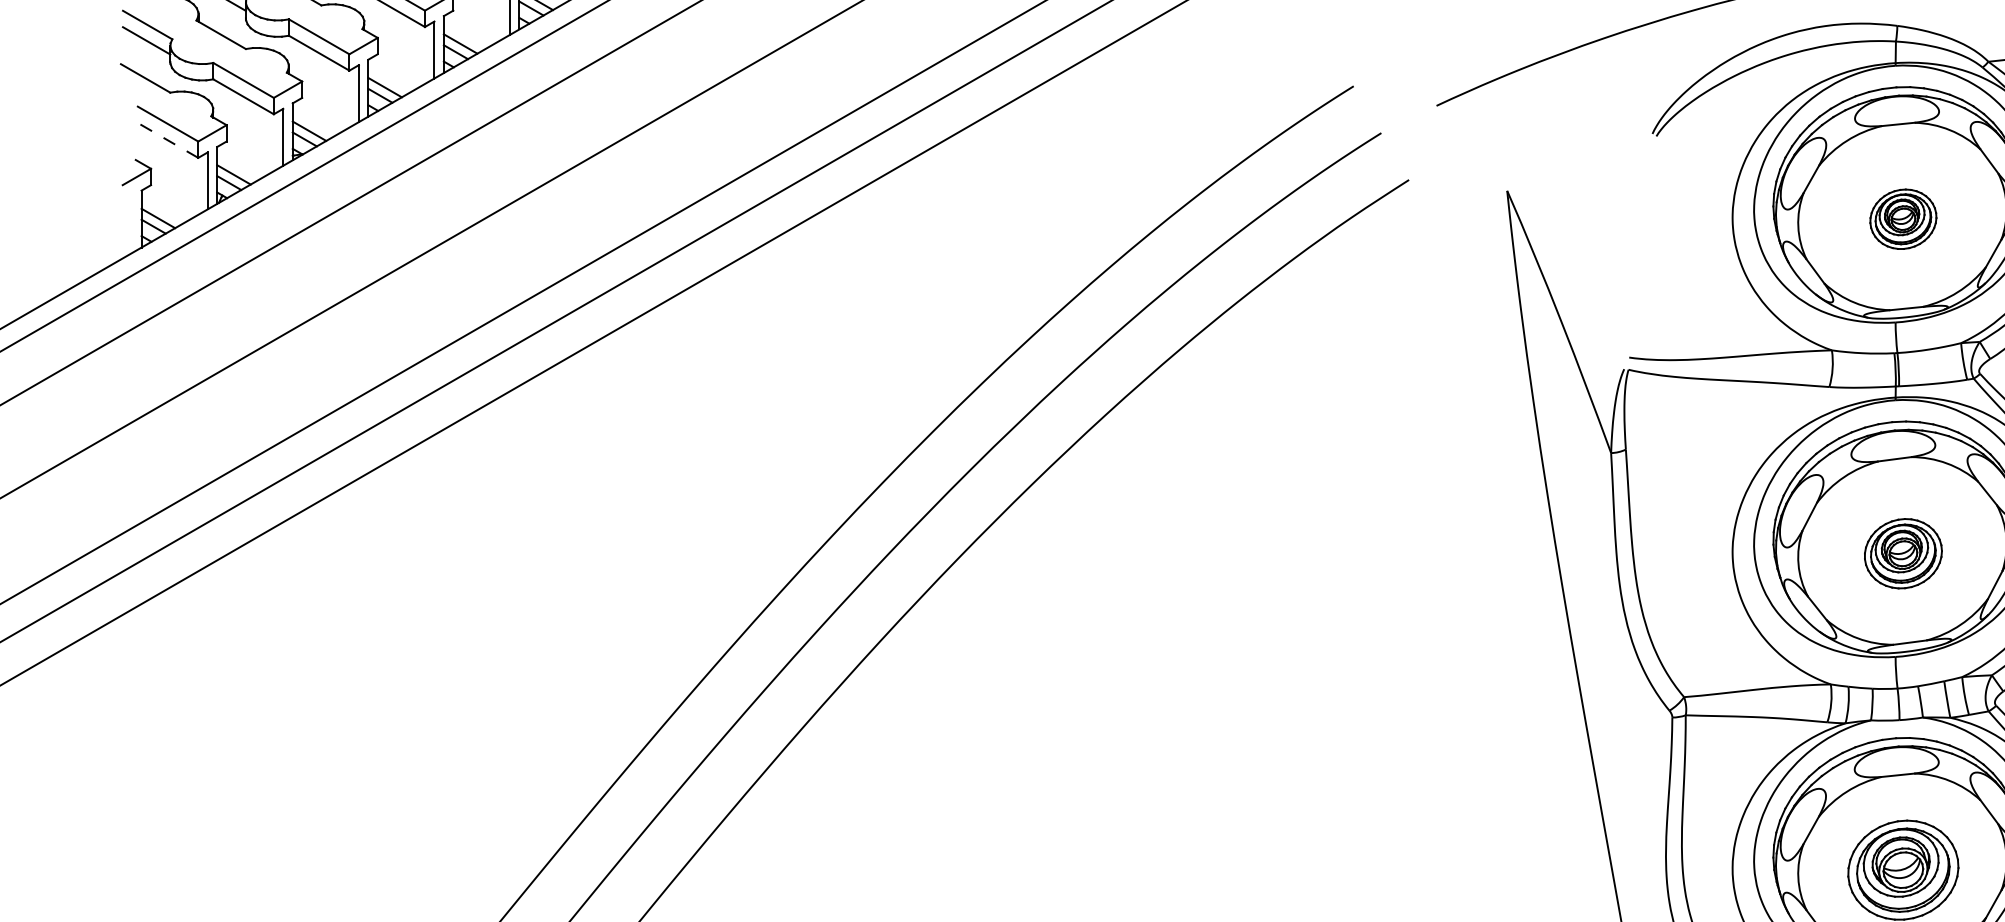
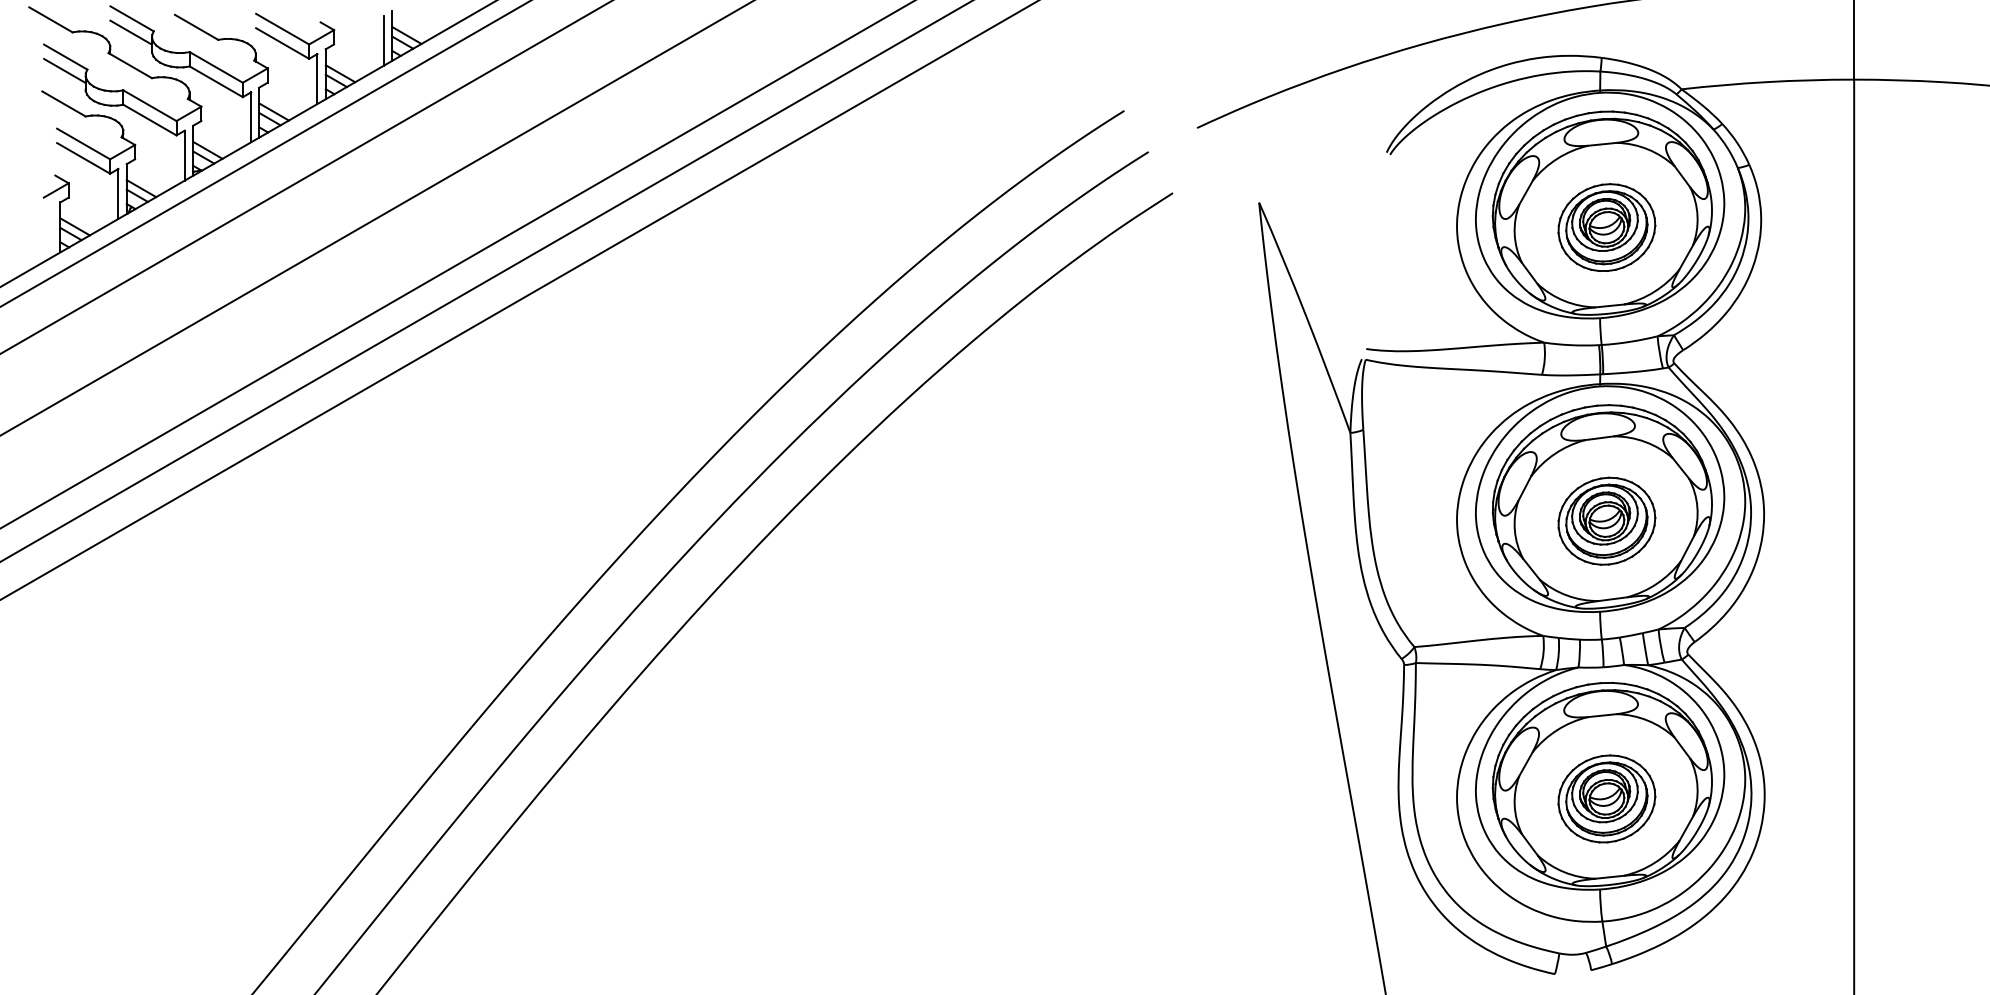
line: (167, 140) -> (83, 158), dashed -> solid
part: (1902, 219) -> (1606, 227), size x1.67
part: (1902, 552) -> (1606, 520), size x1.43

